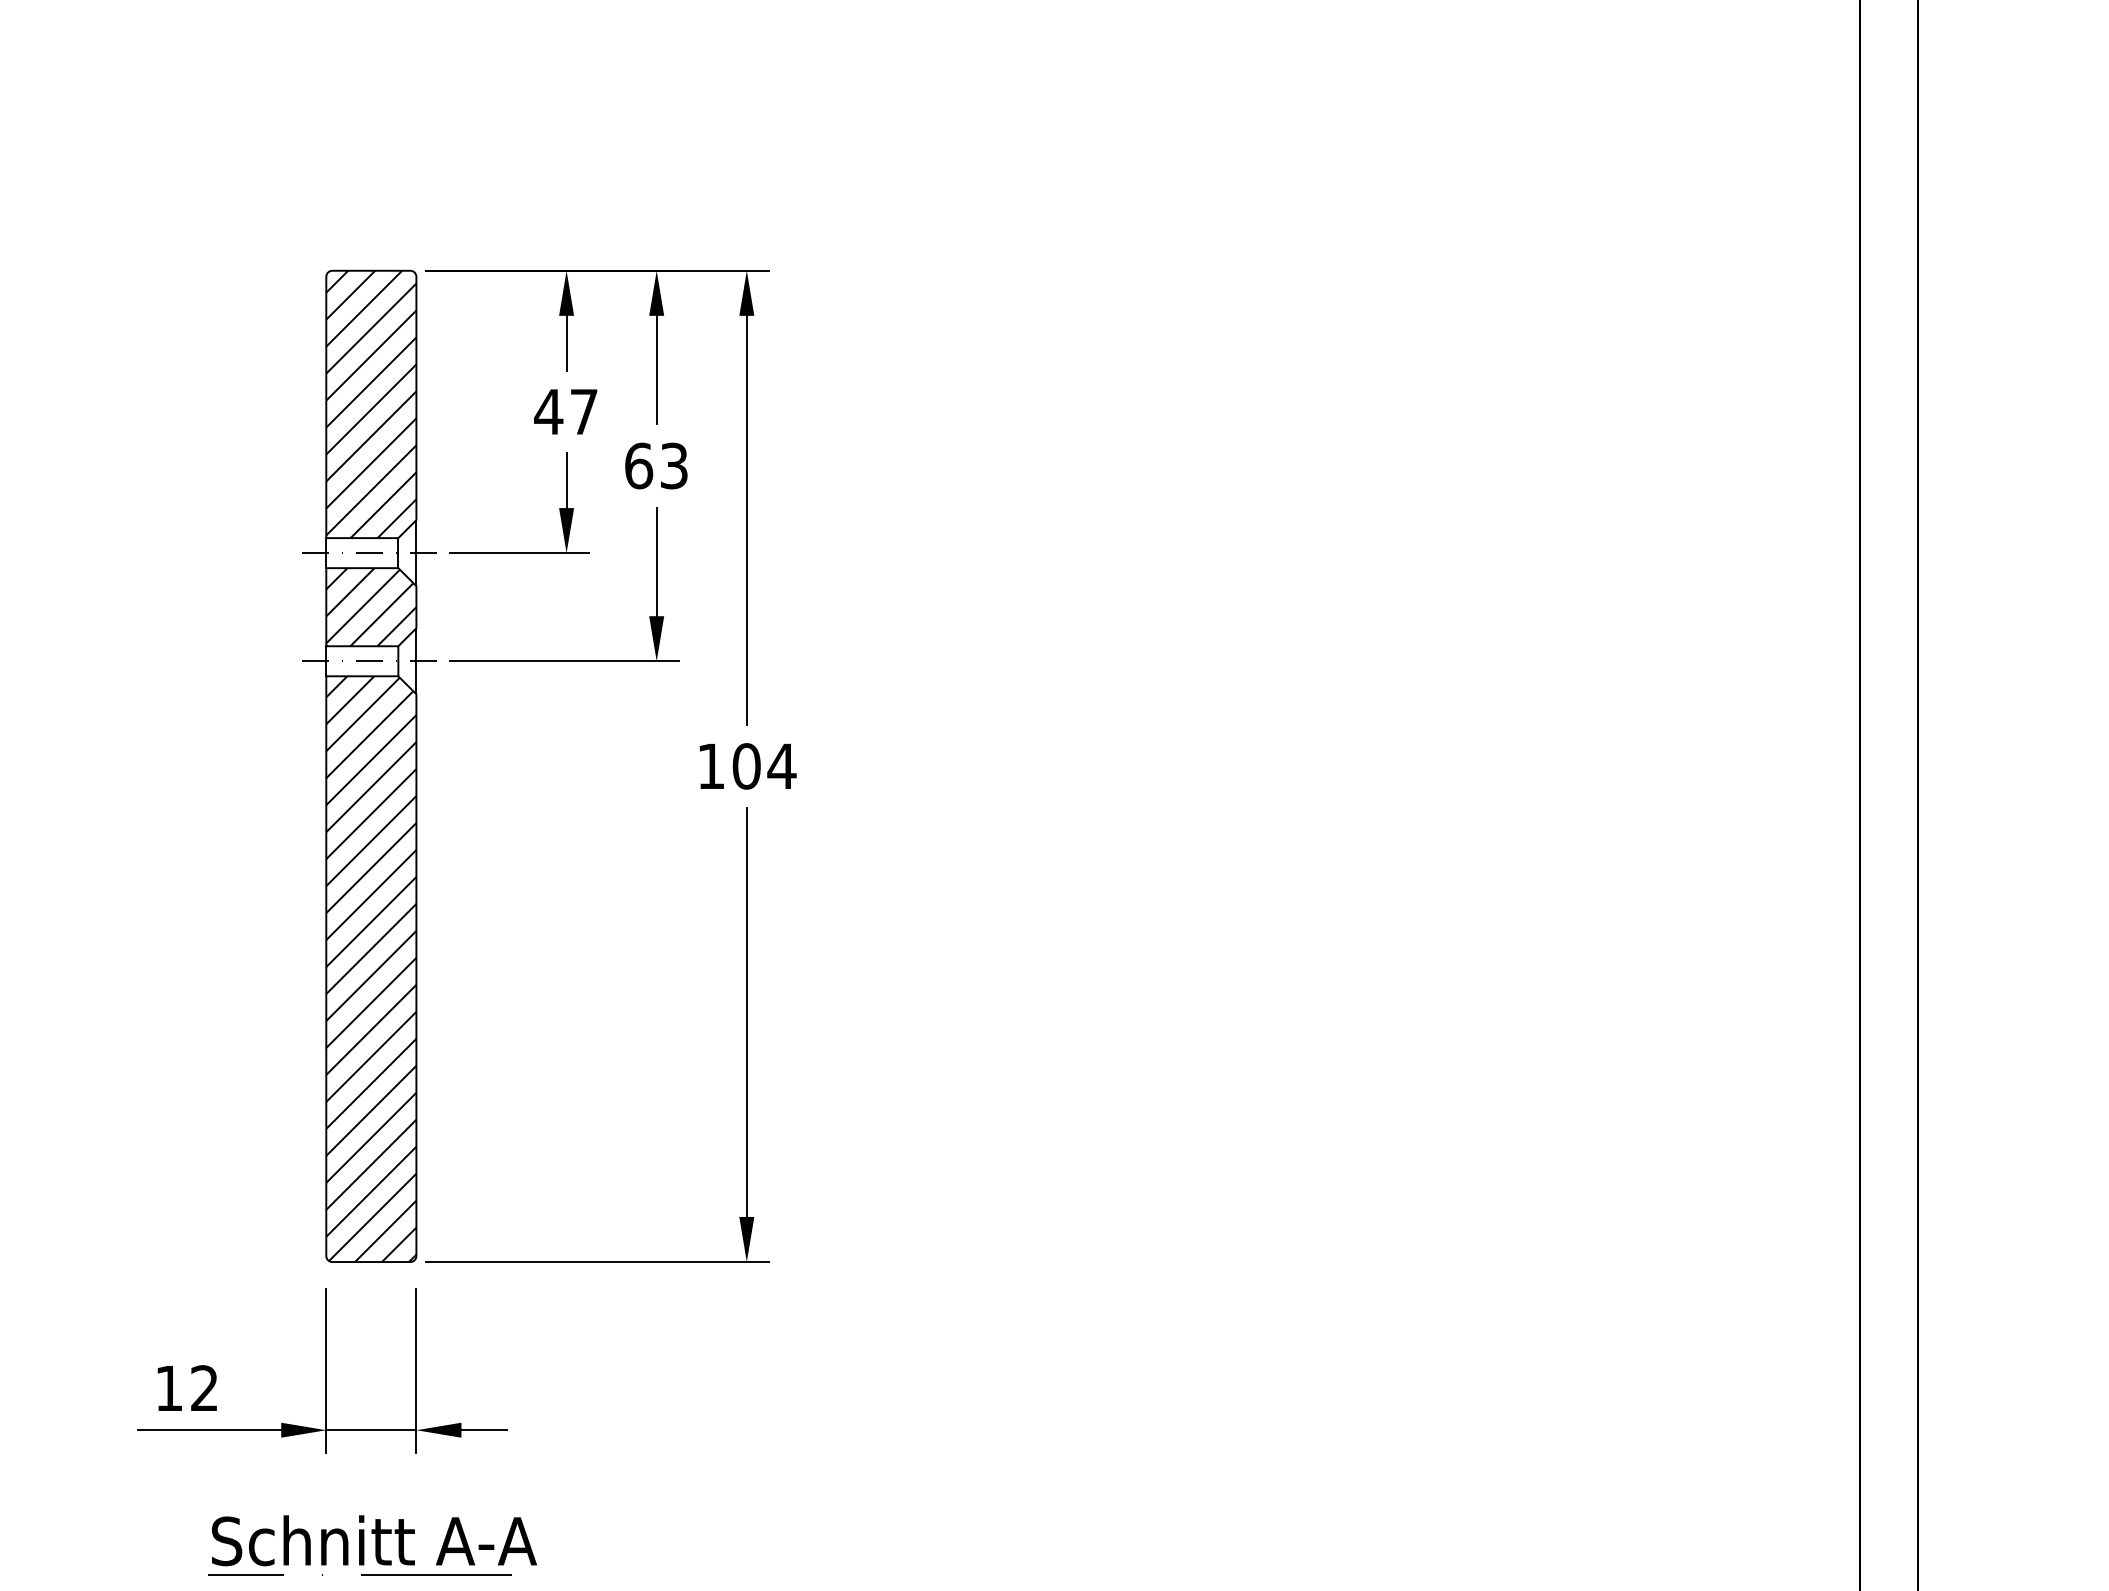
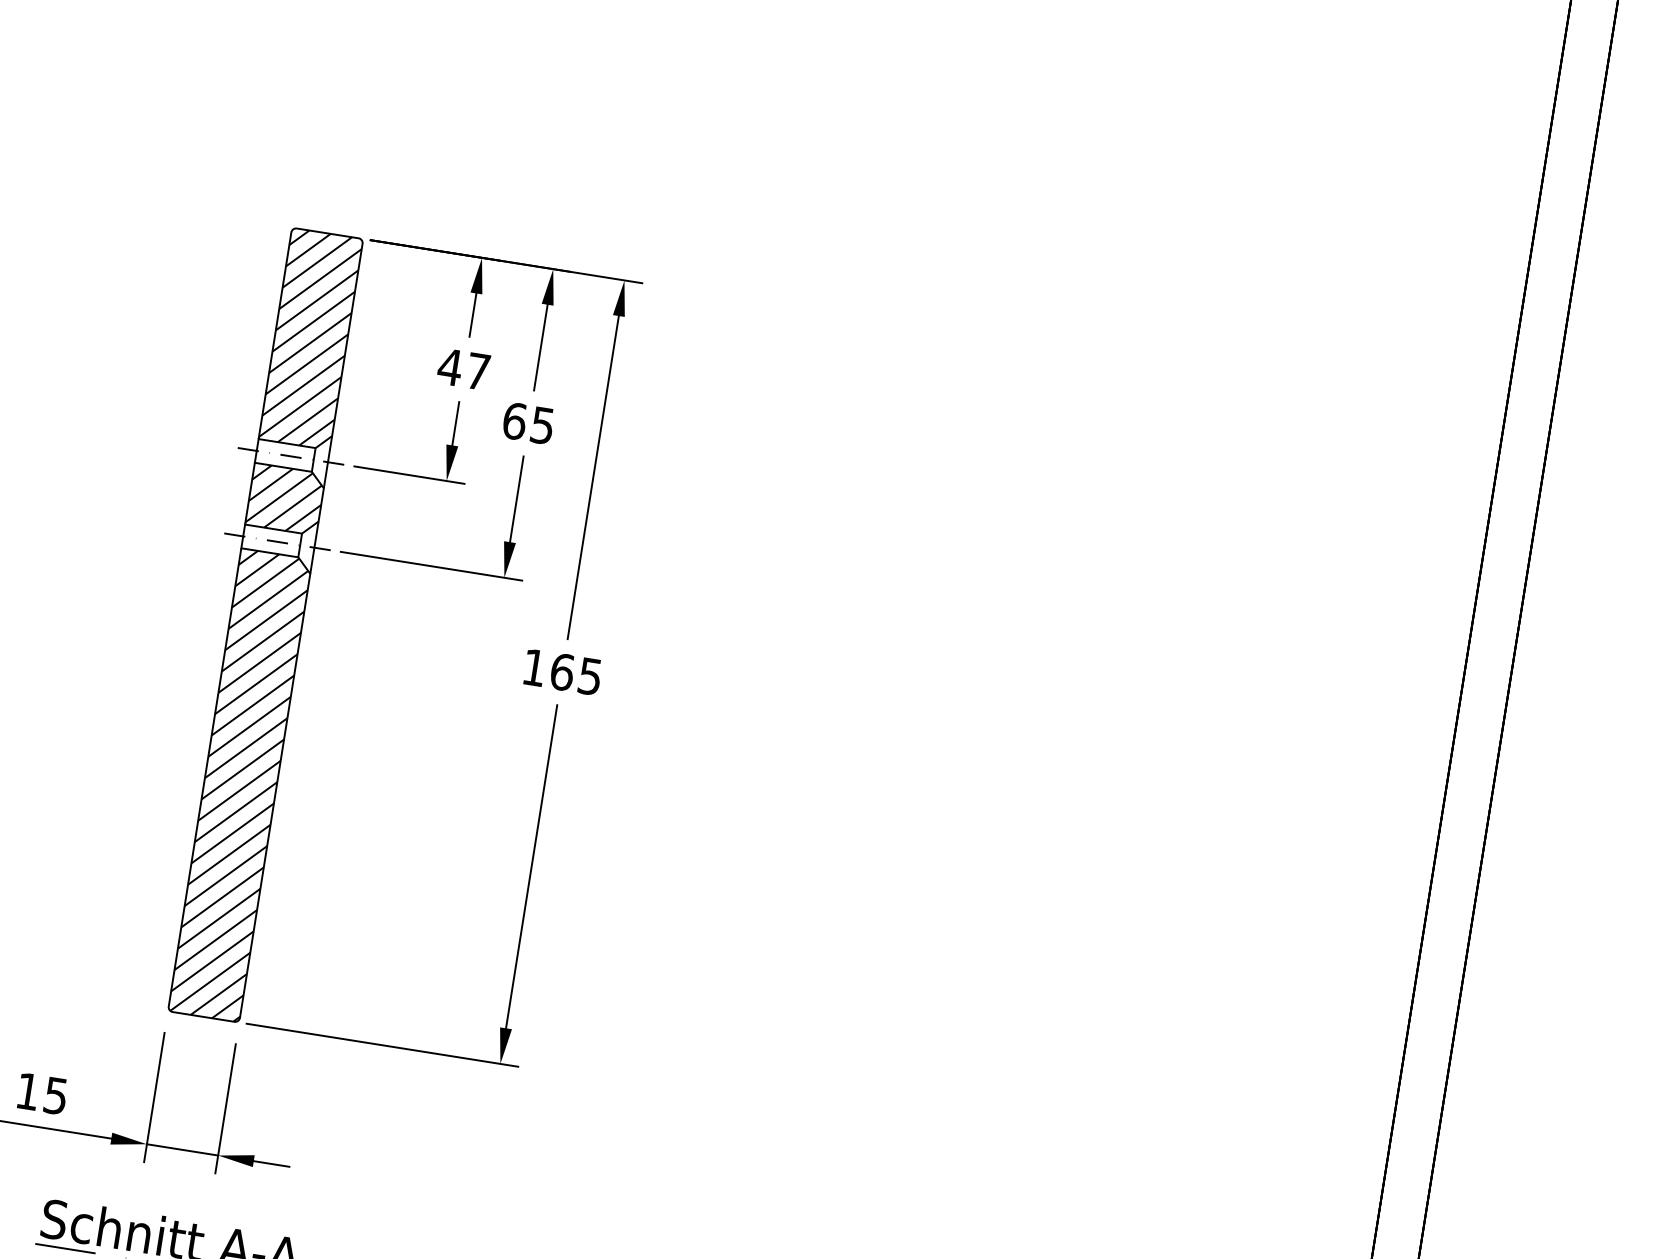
text: (674, 465) -> (542, 425), 63 -> 65
text: (764, 766) -> (576, 674), 104 -> 165
text: (204, 1388) -> (55, 1096), 12 -> 15

